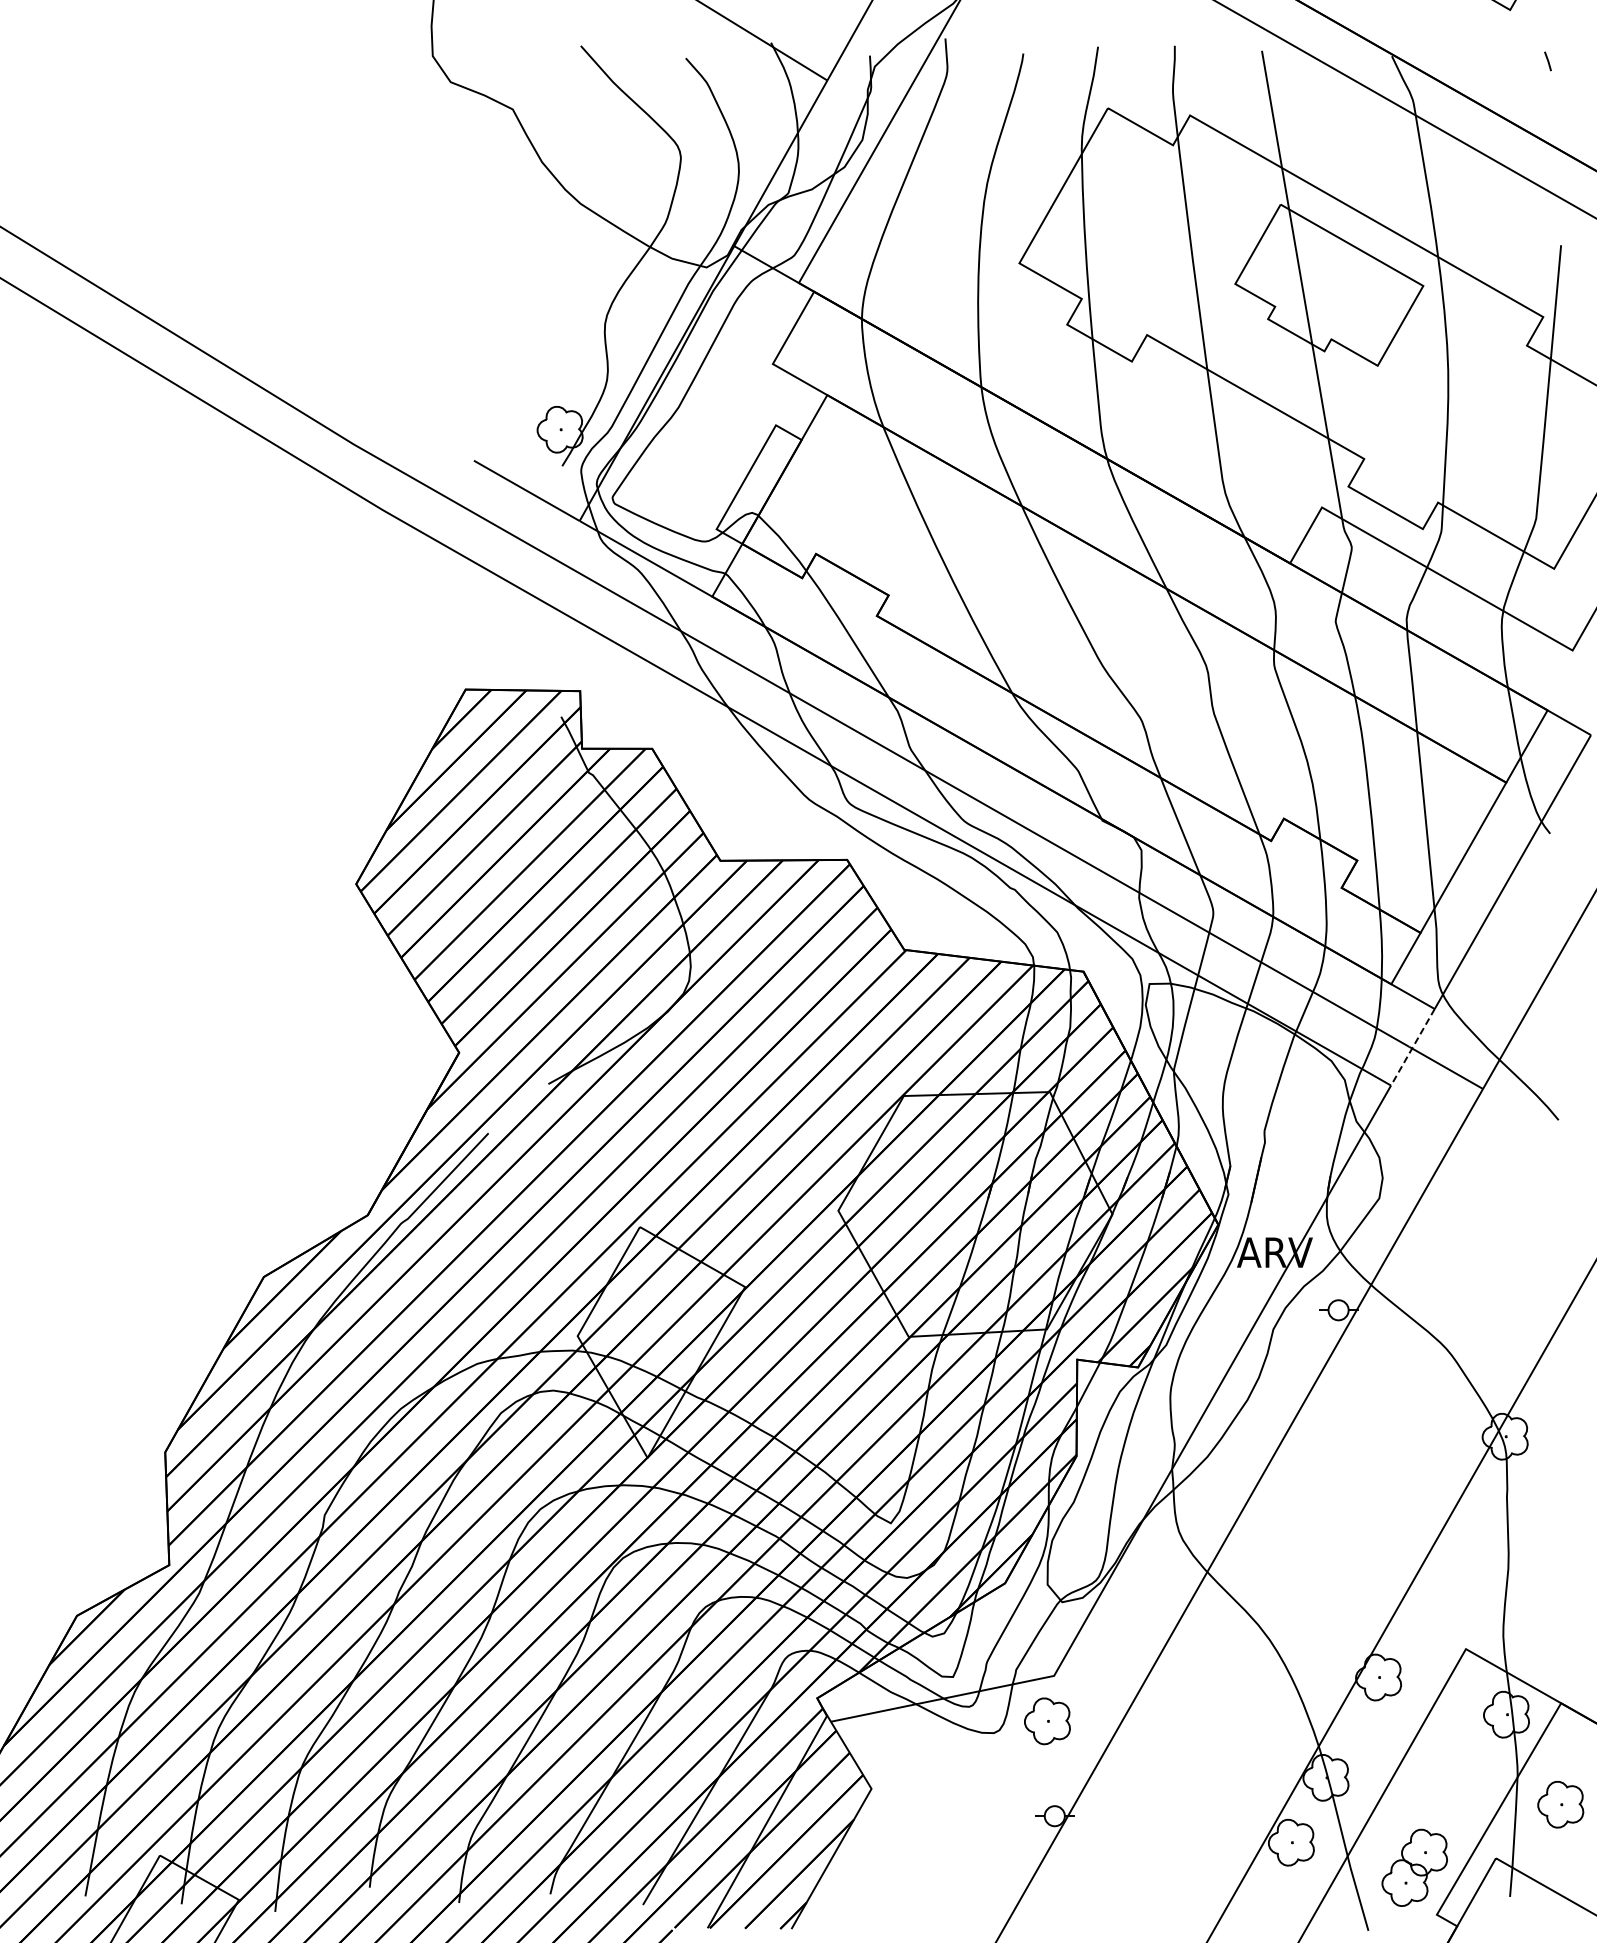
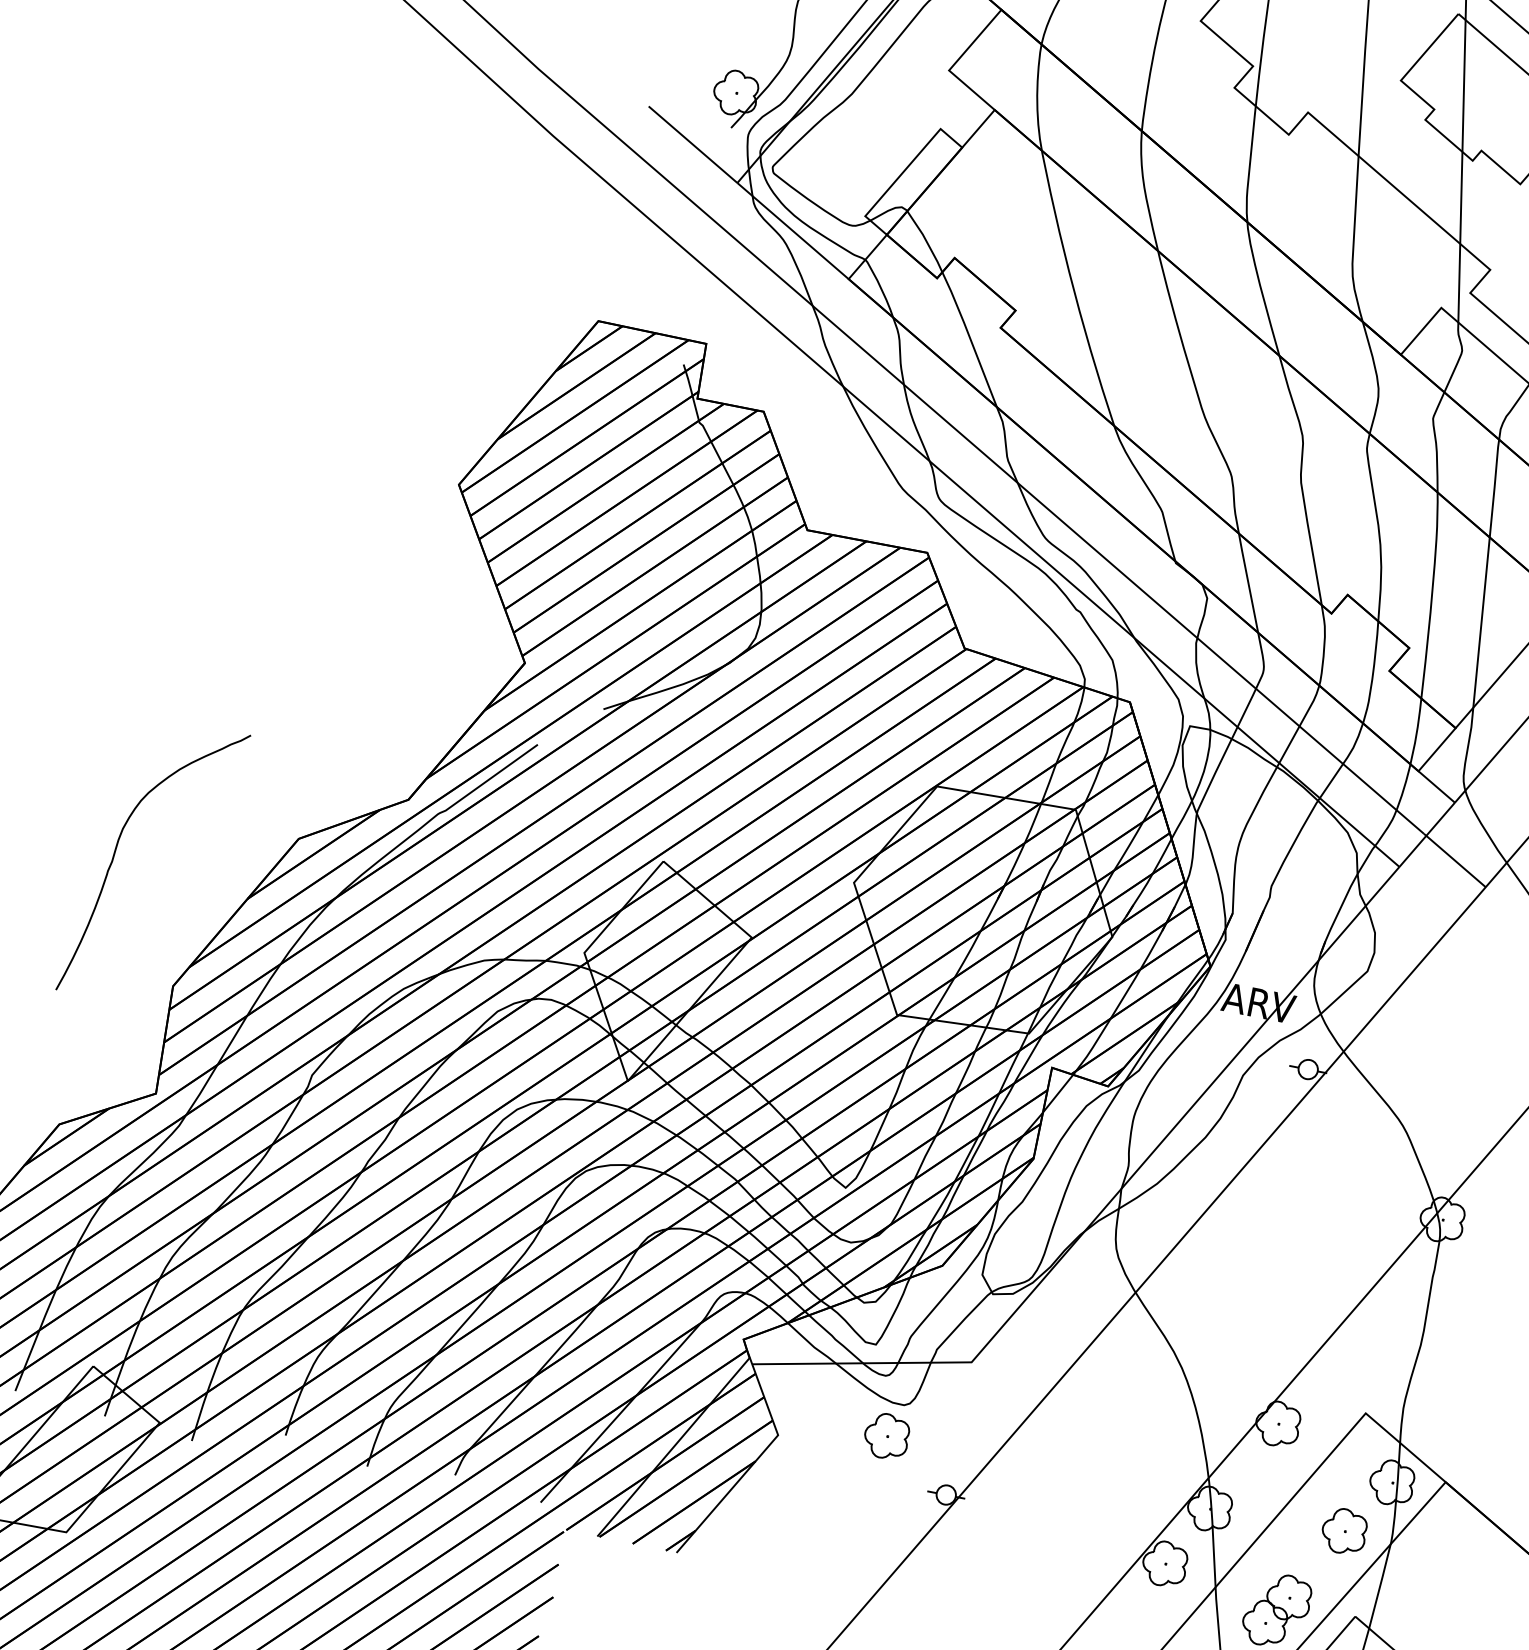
line: (1412, 1047) -> (1426, 834), dashed -> solid
curve: (80, 1326) -> (116, 851), added
part: (1047, 1721) -> (886, 1436), moved
part: (1560, 1804) -> (1344, 1531), moved

